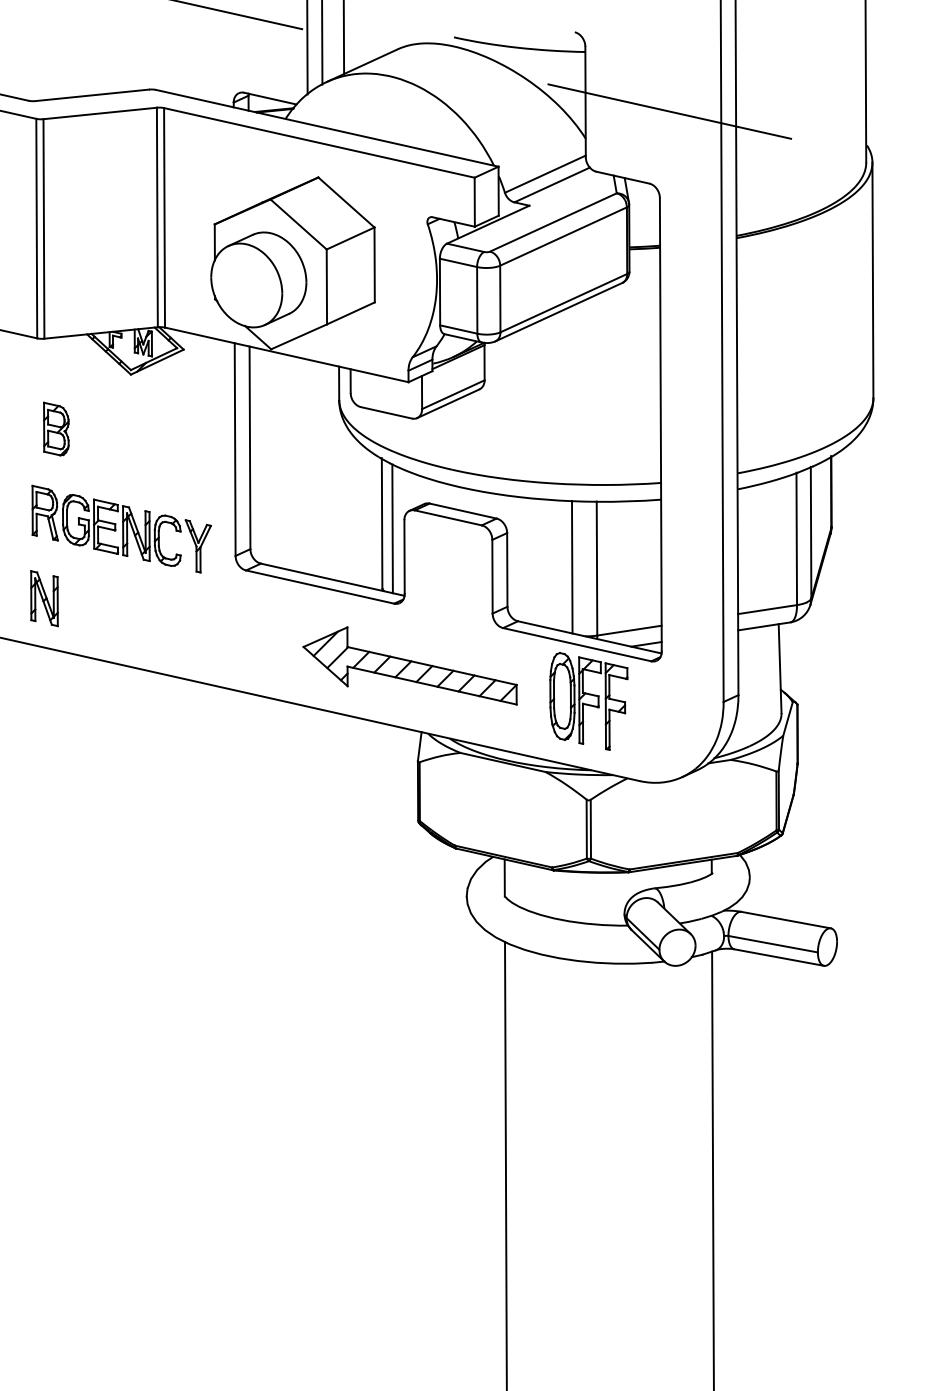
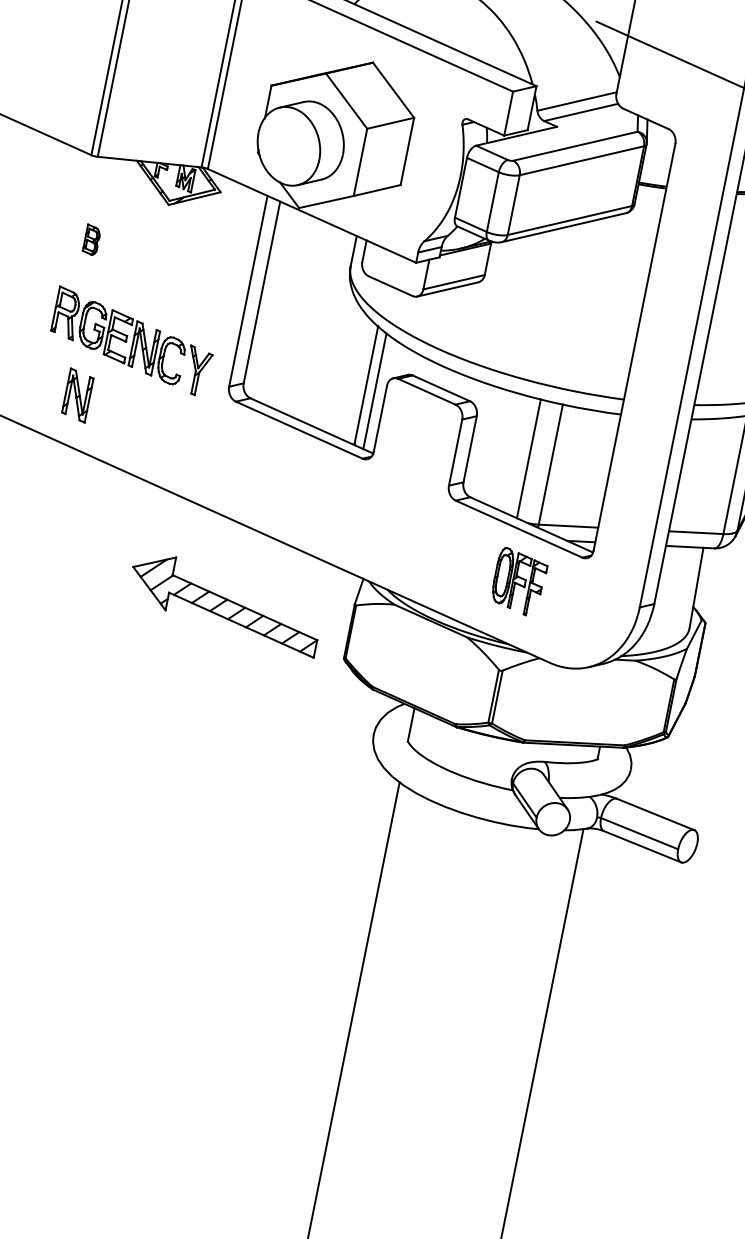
part: (56, 428) -> (92, 239), size x0.6
part: (44, 598) -> (77, 395), moved
part: (409, 665) -> (224, 603), moved
part: (588, 701) -> (518, 582), size x0.7

